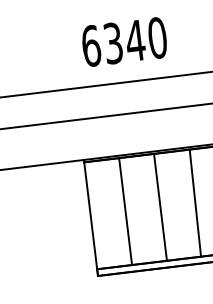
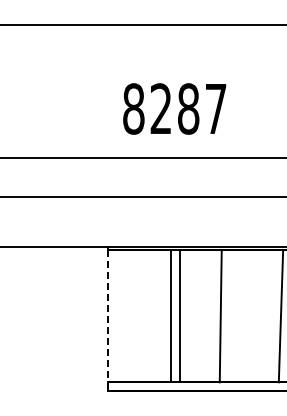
text: (124, 41) -> (174, 108), 6340 -> 8287
line: (195, 202) -> (220, 315), moved
line: (160, 206) -> (170, 315), moved
line: (125, 211) -> (180, 315), moved
line: (91, 216) -> (108, 316), solid -> dashed

